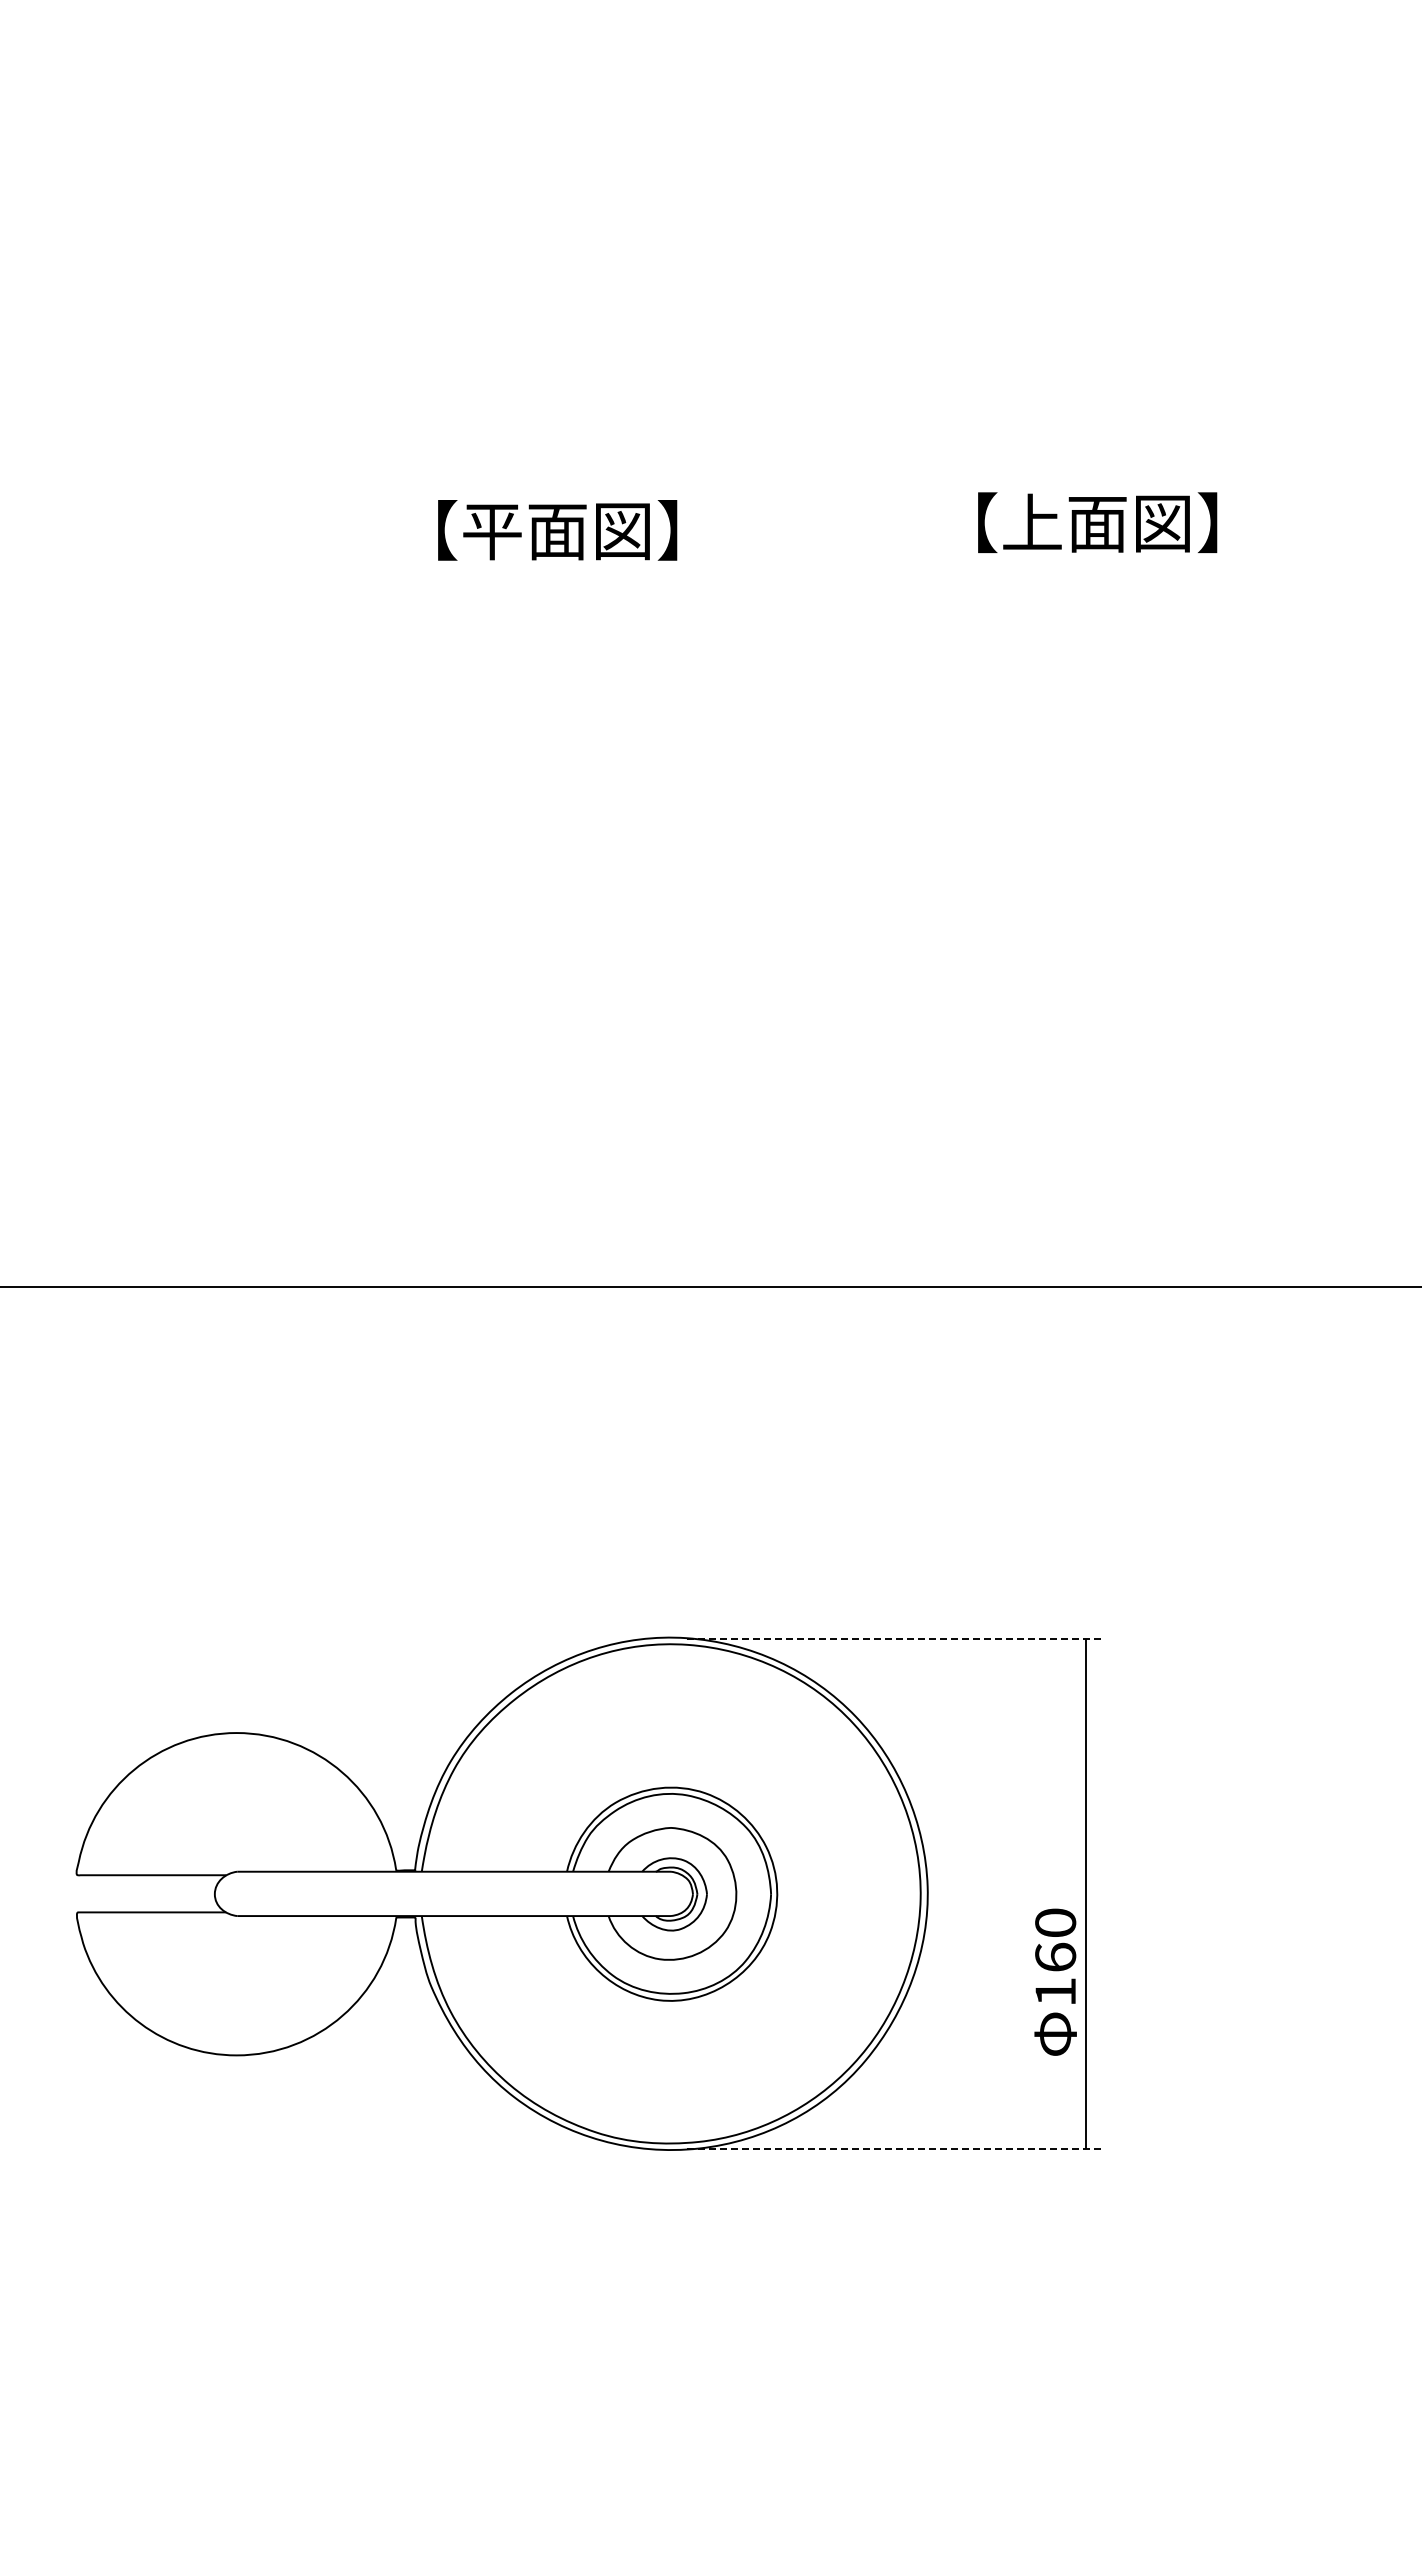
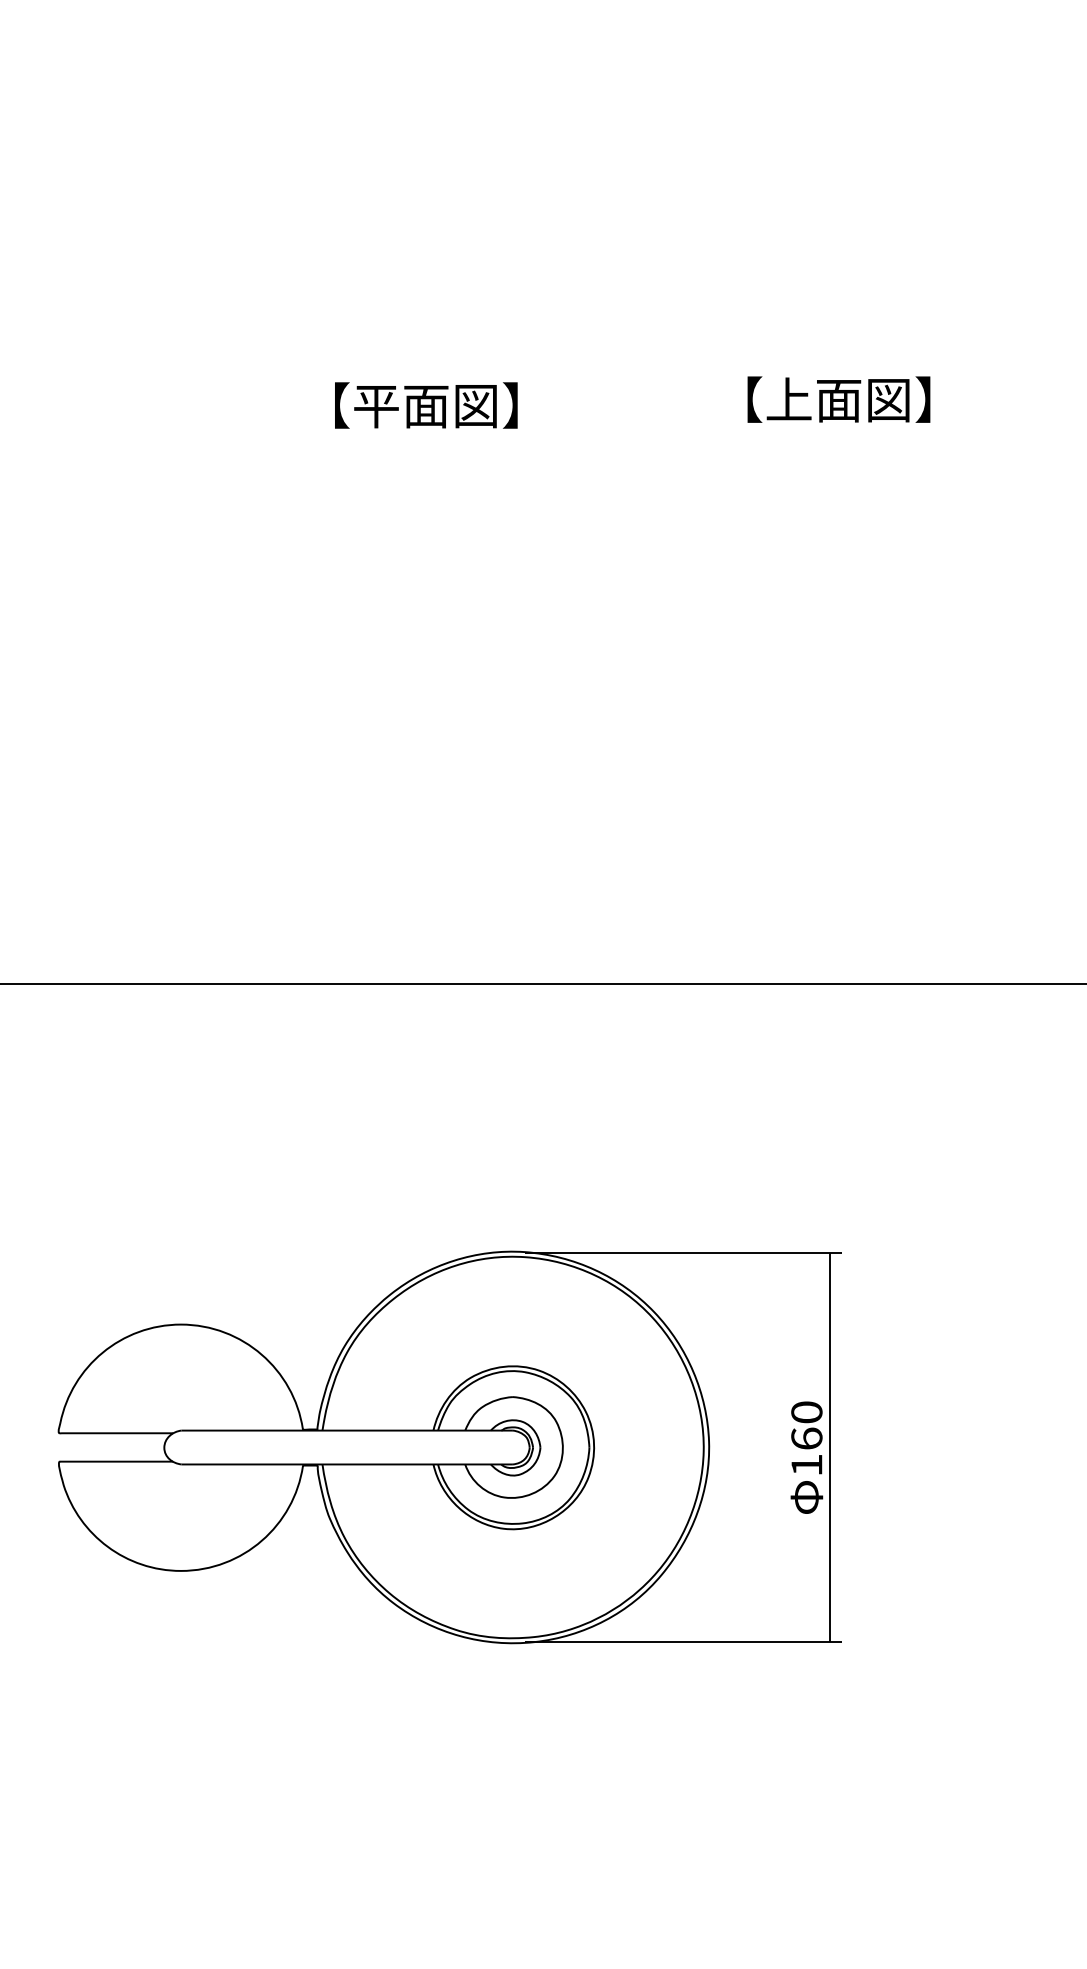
line: (894, 1638) -> (683, 1252), dashed -> solid
text: (1055, 1981) -> (806, 1457), moved
line: (894, 2148) -> (683, 1642), dashed -> solid

